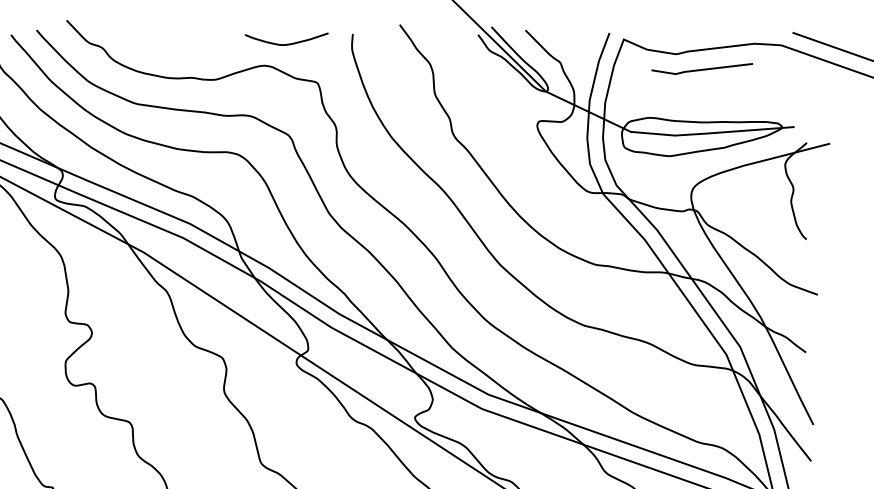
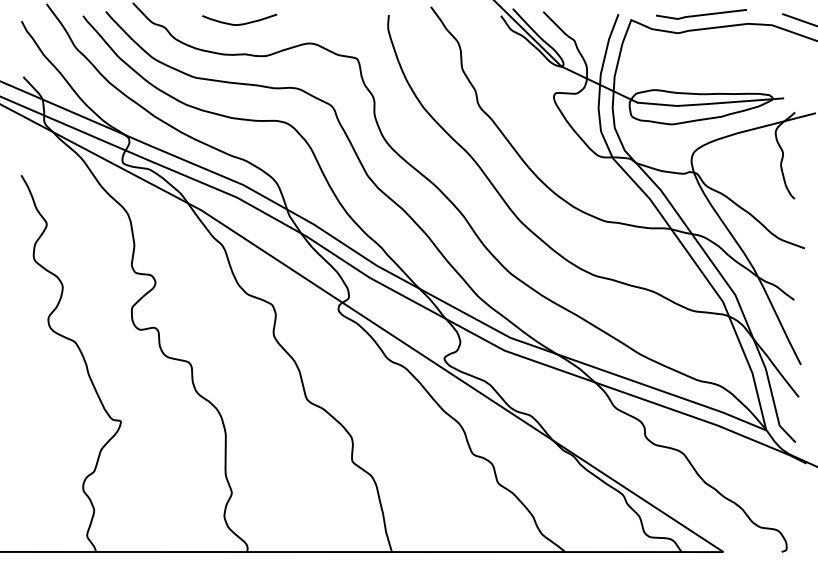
curve: (286, 43) -> (239, 23), moved
curve: (702, 69) -> (701, 14), moved

